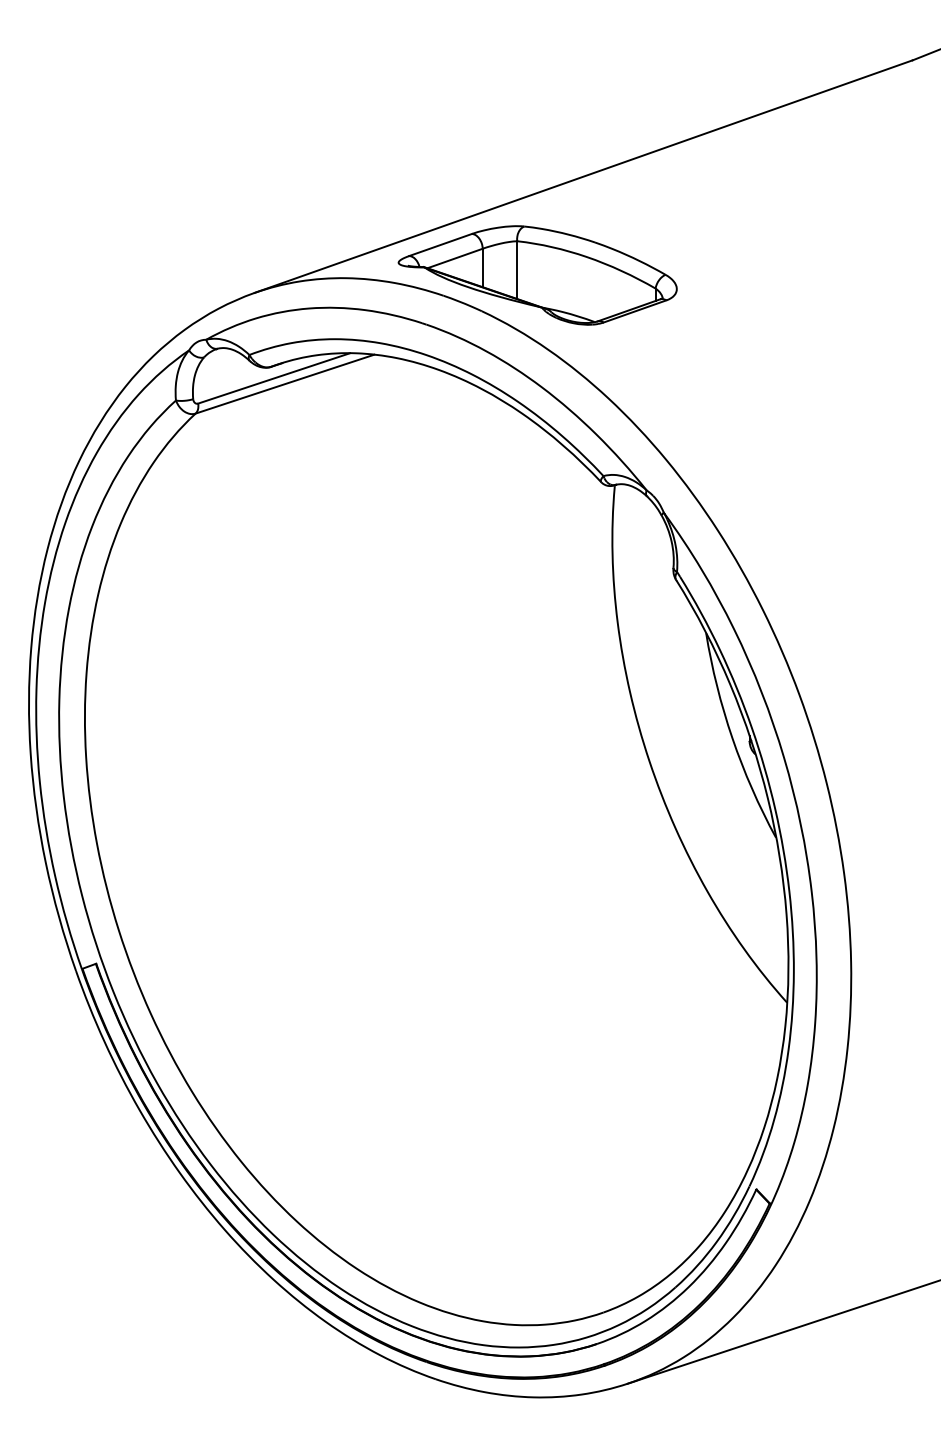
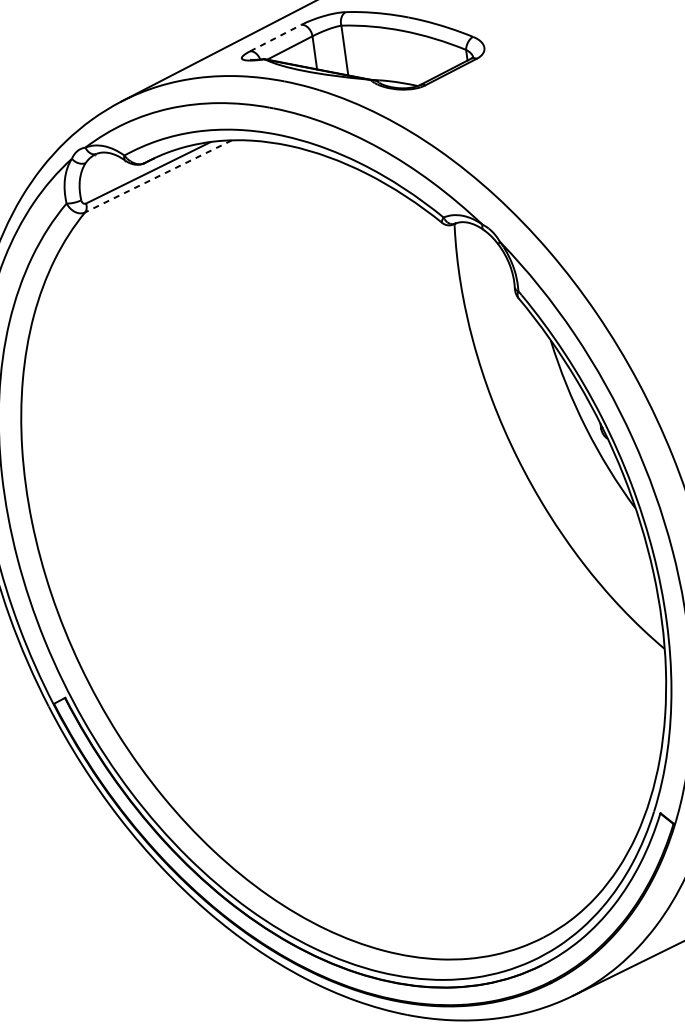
line: (441, 244) -> (276, 37), solid -> dashed
line: (284, 384) -> (158, 176), solid -> dashed

